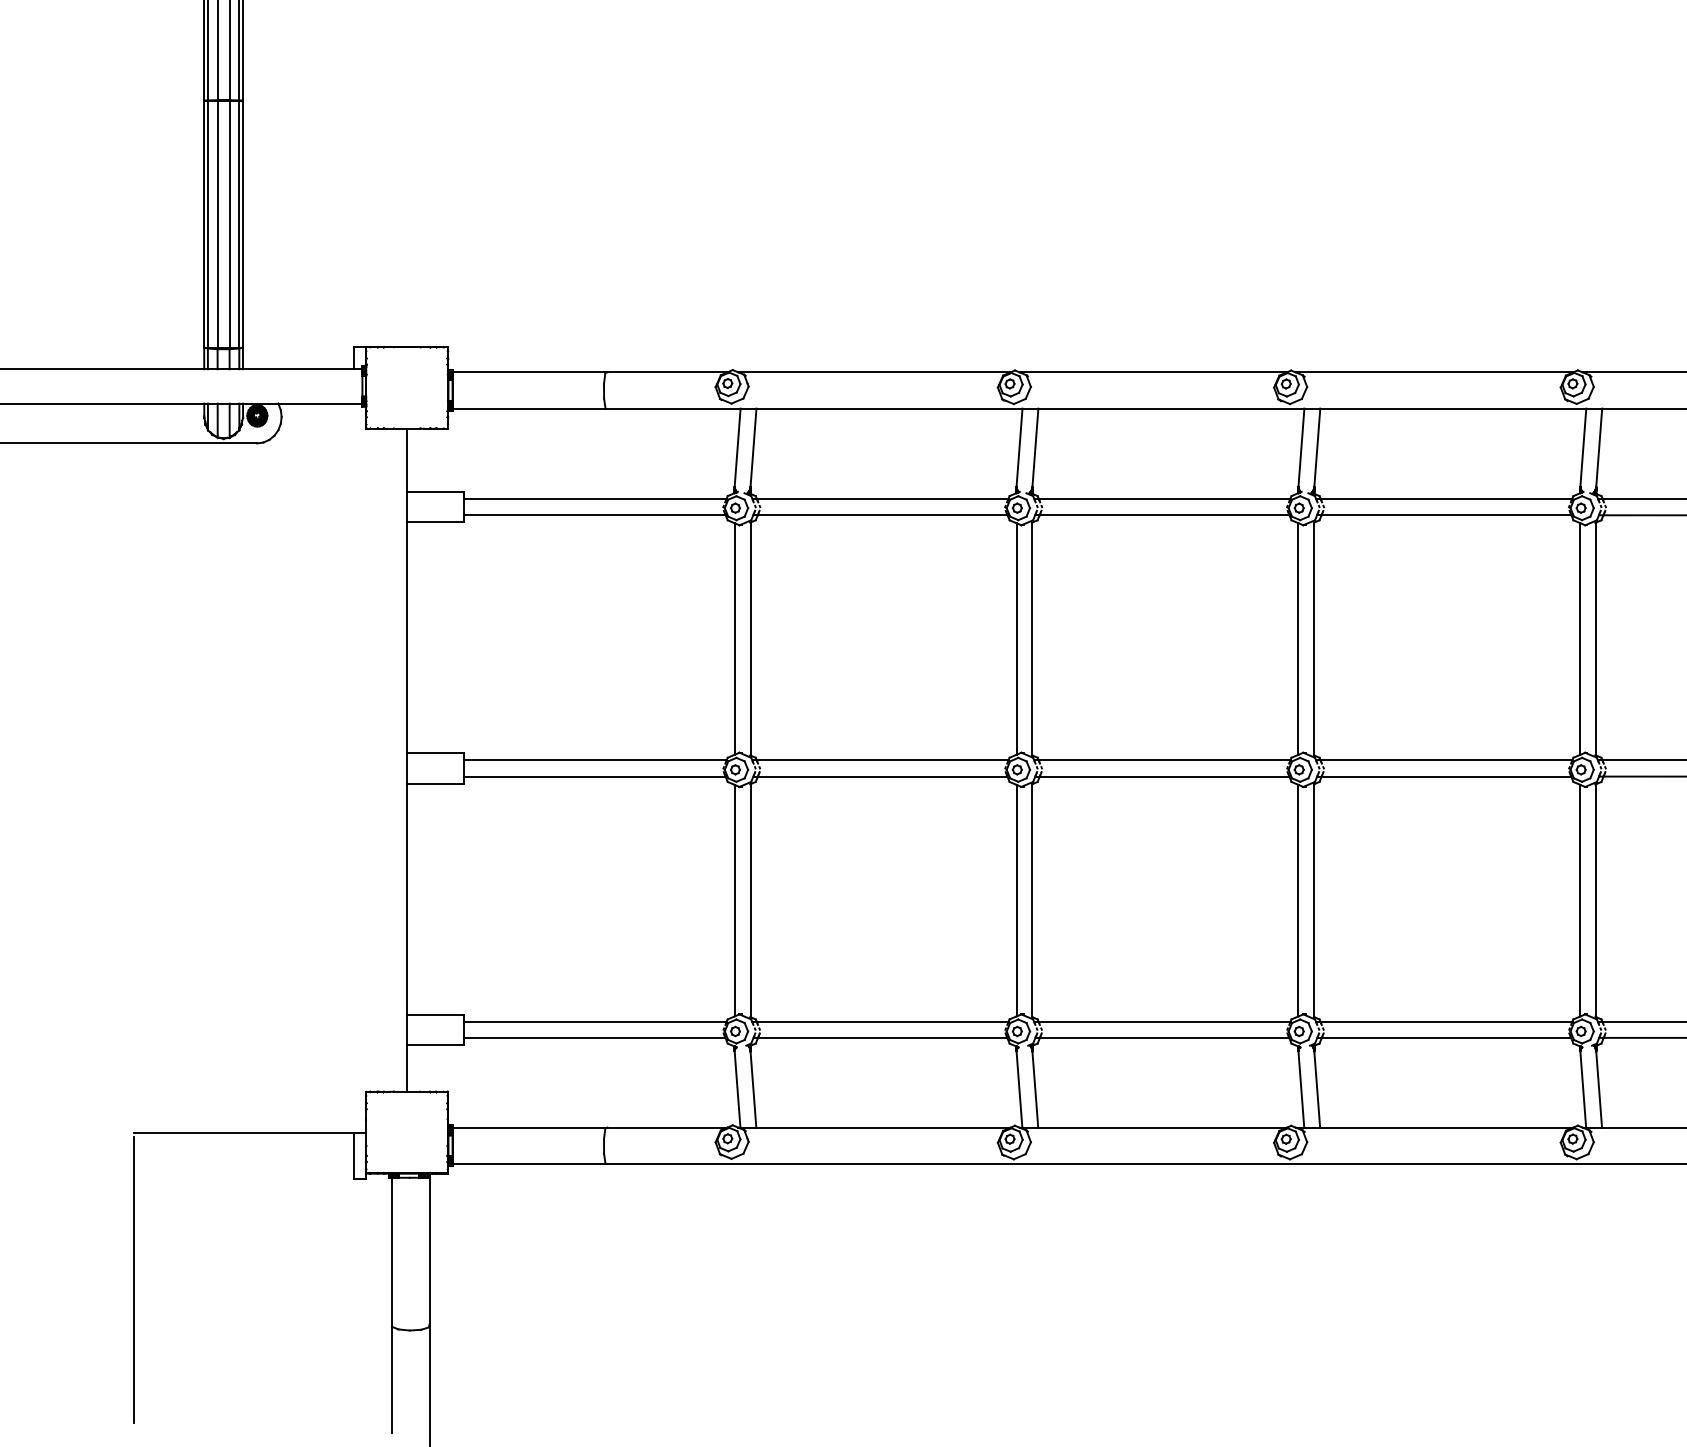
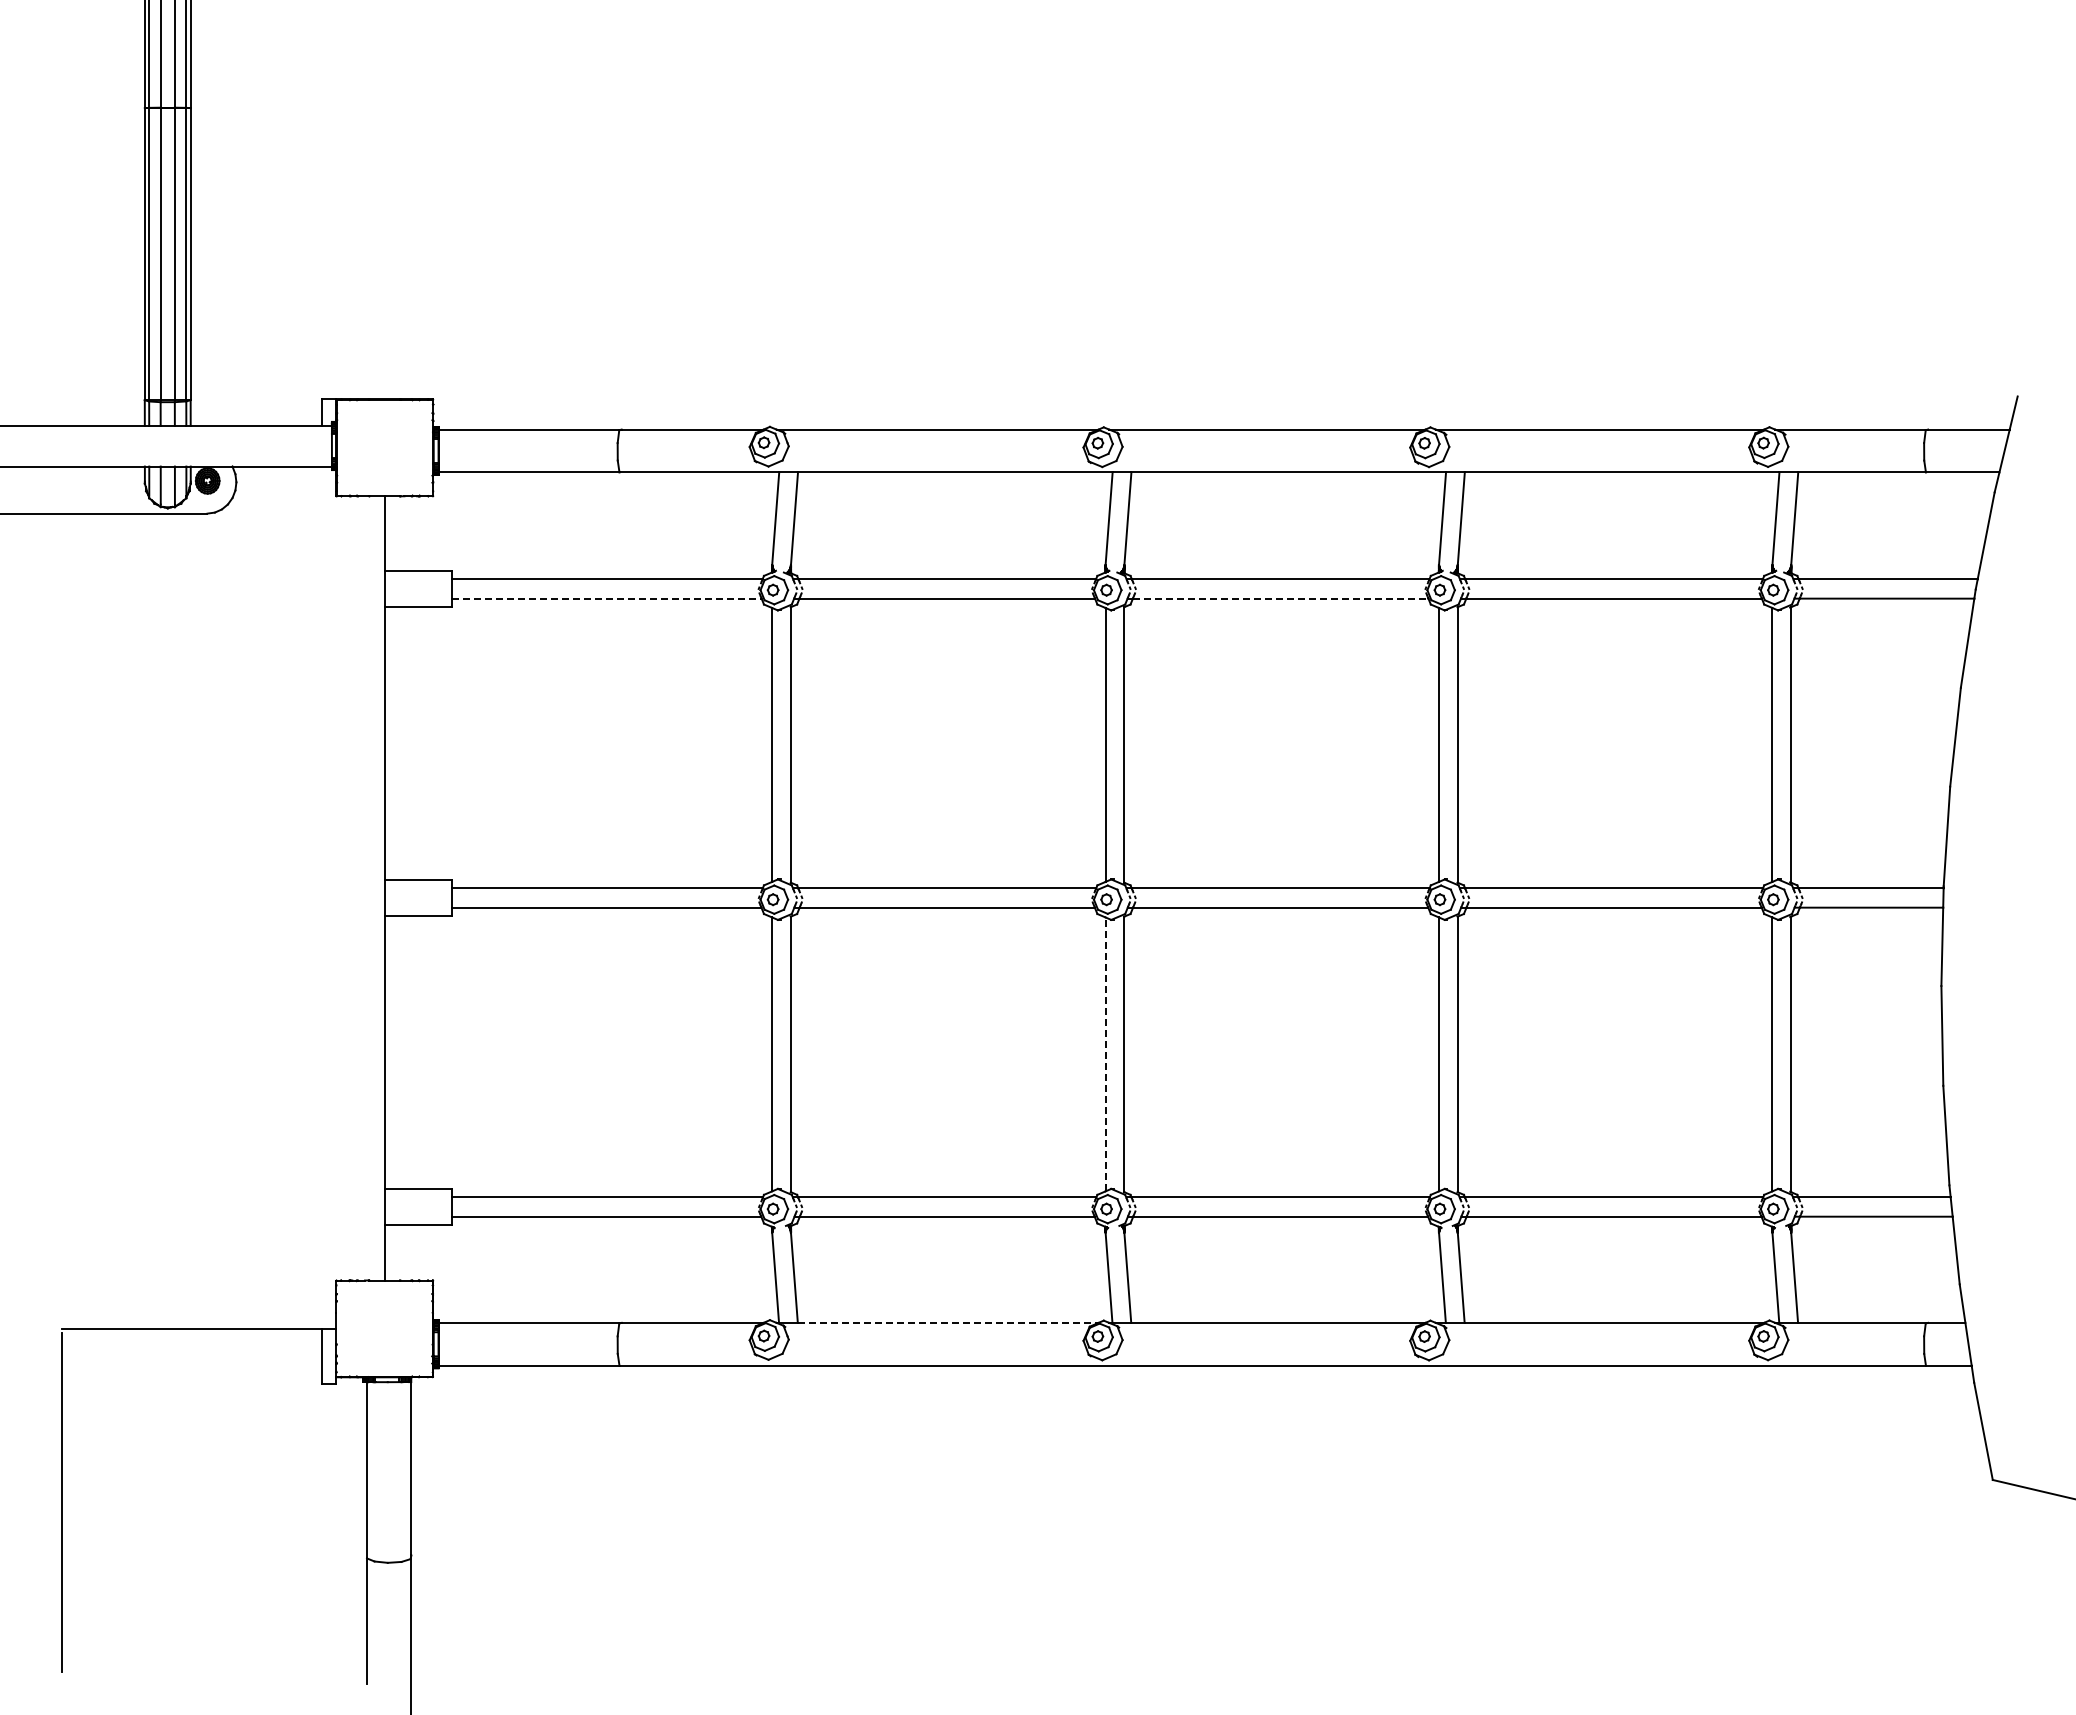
line: (594, 515) -> (606, 598), solid -> dashed
line: (1164, 515) -> (1280, 598), solid -> dashed
line: (1016, 900) -> (1105, 1054), solid -> dashed
line: (883, 1127) -> (948, 1322), solid -> dashed

